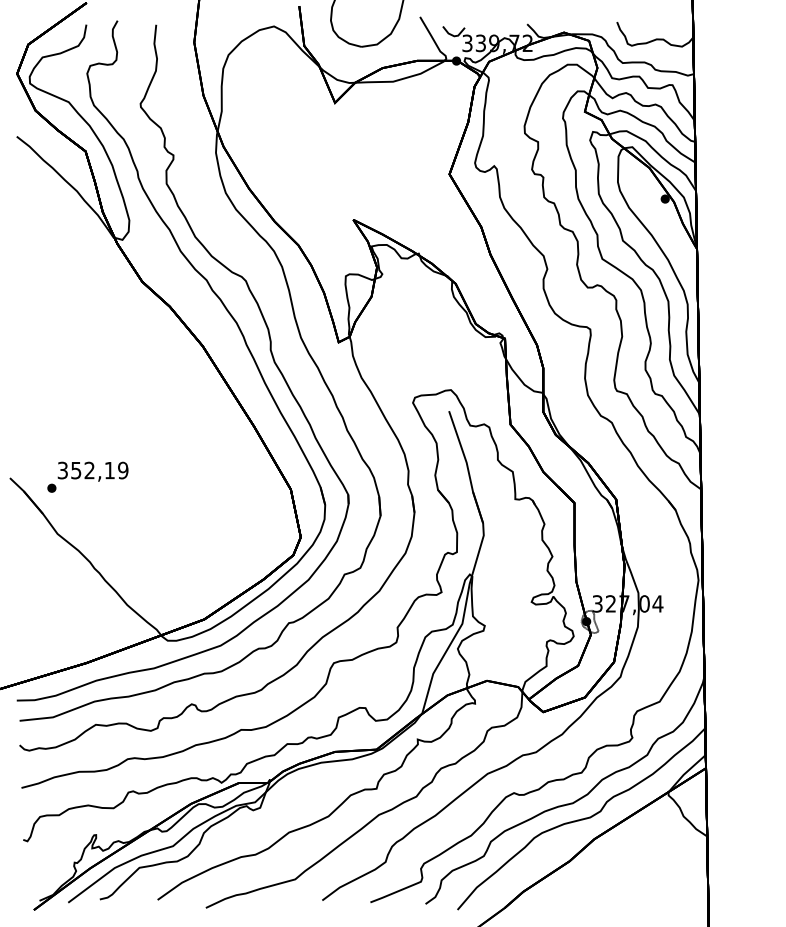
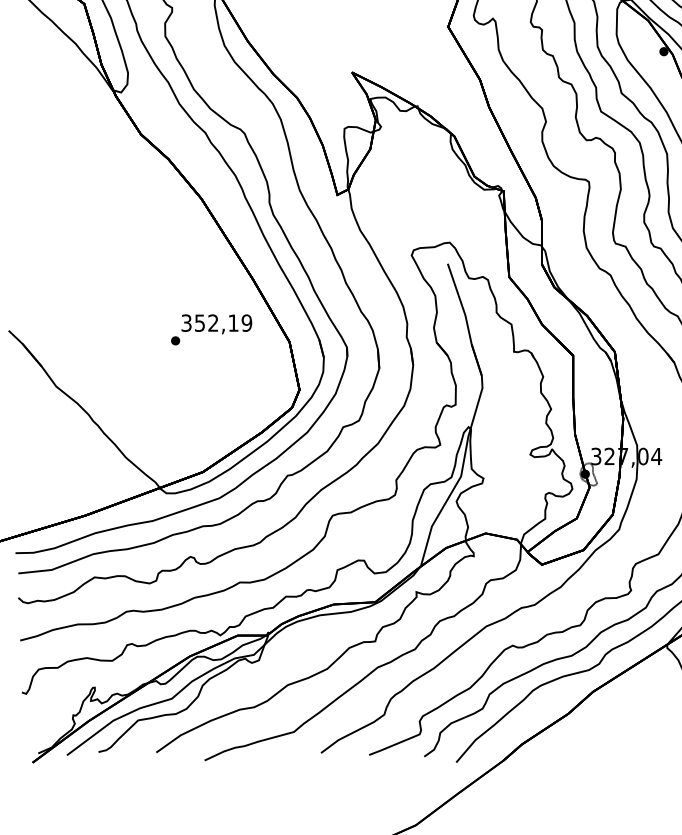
text: (87, 476) -> (211, 329), moved

